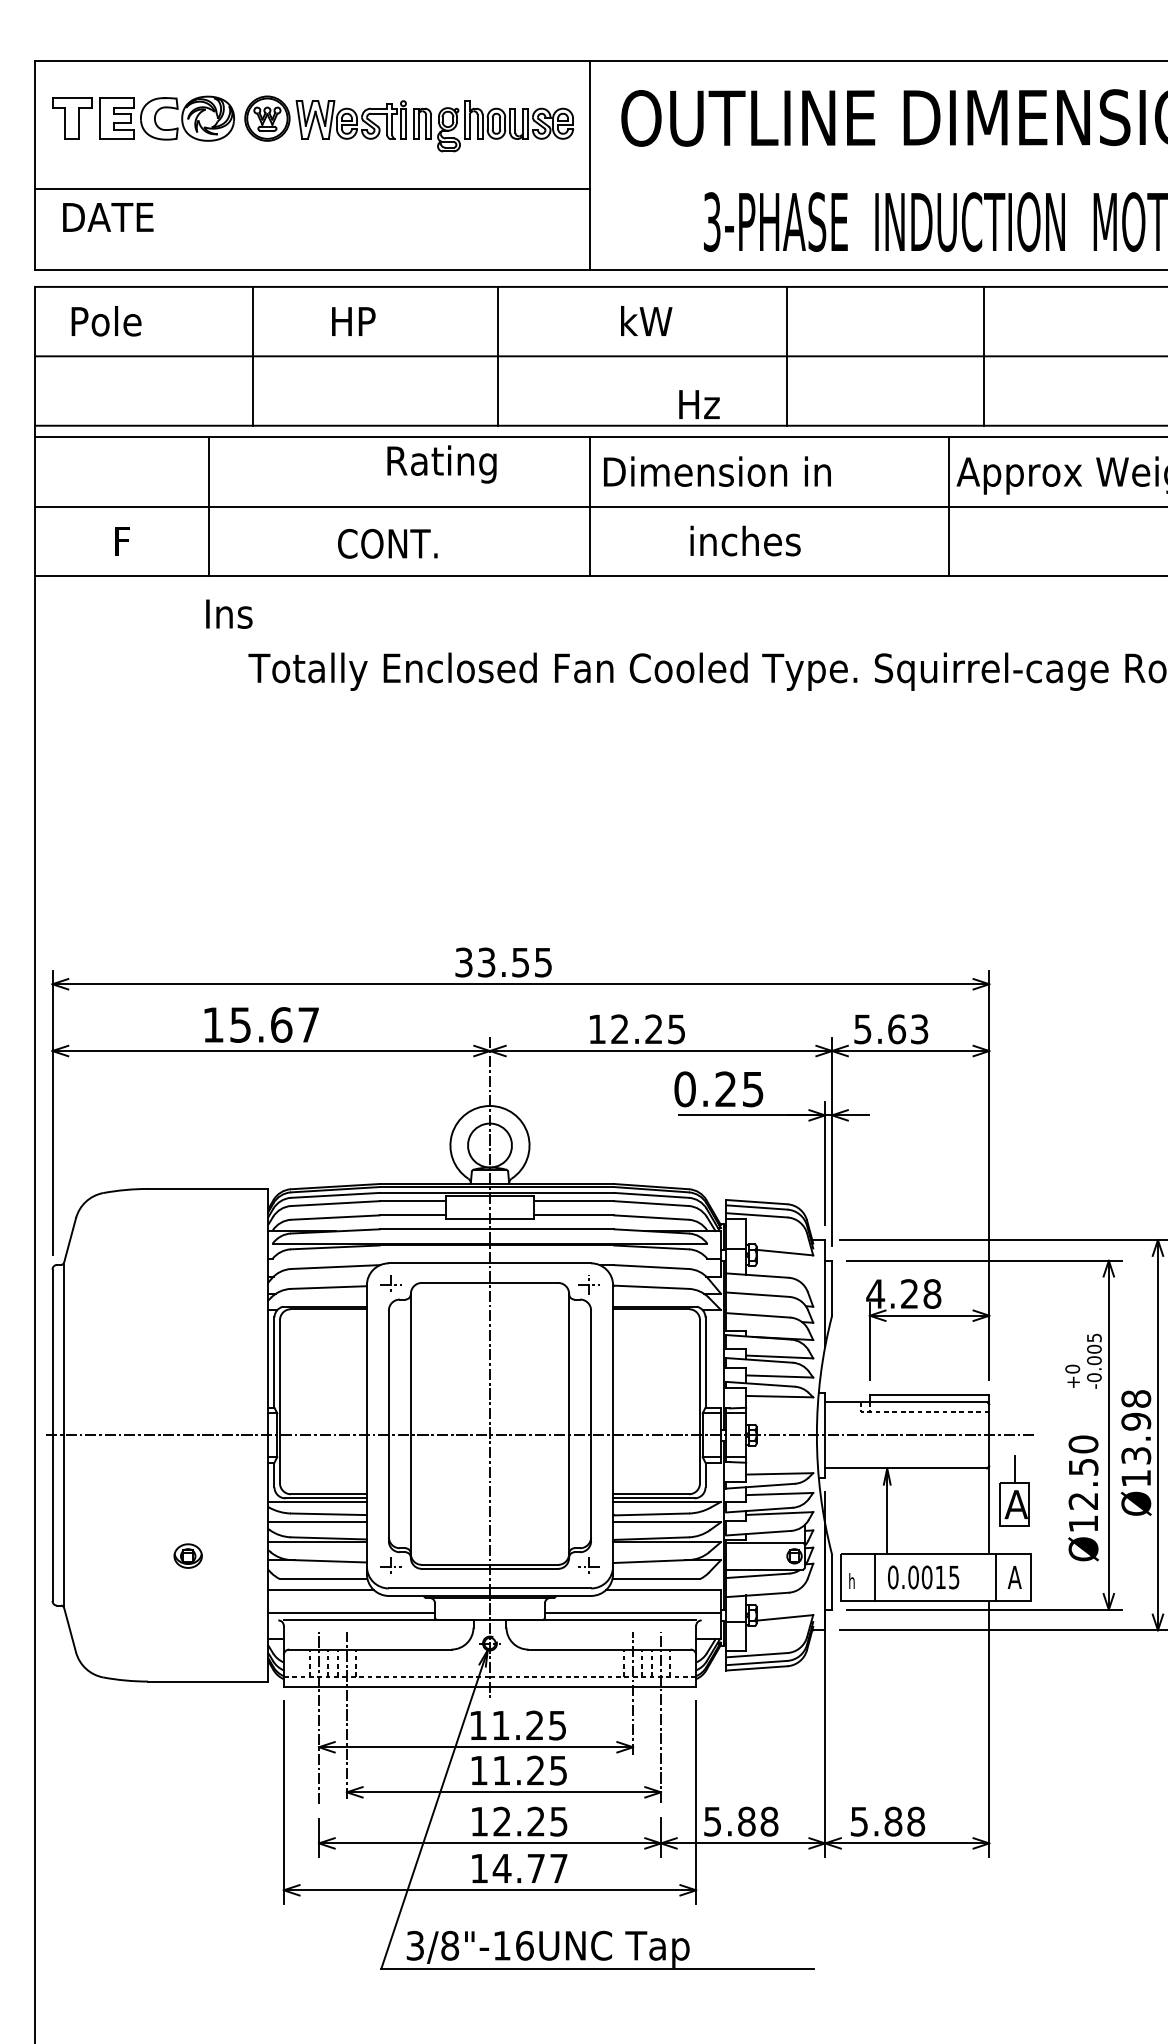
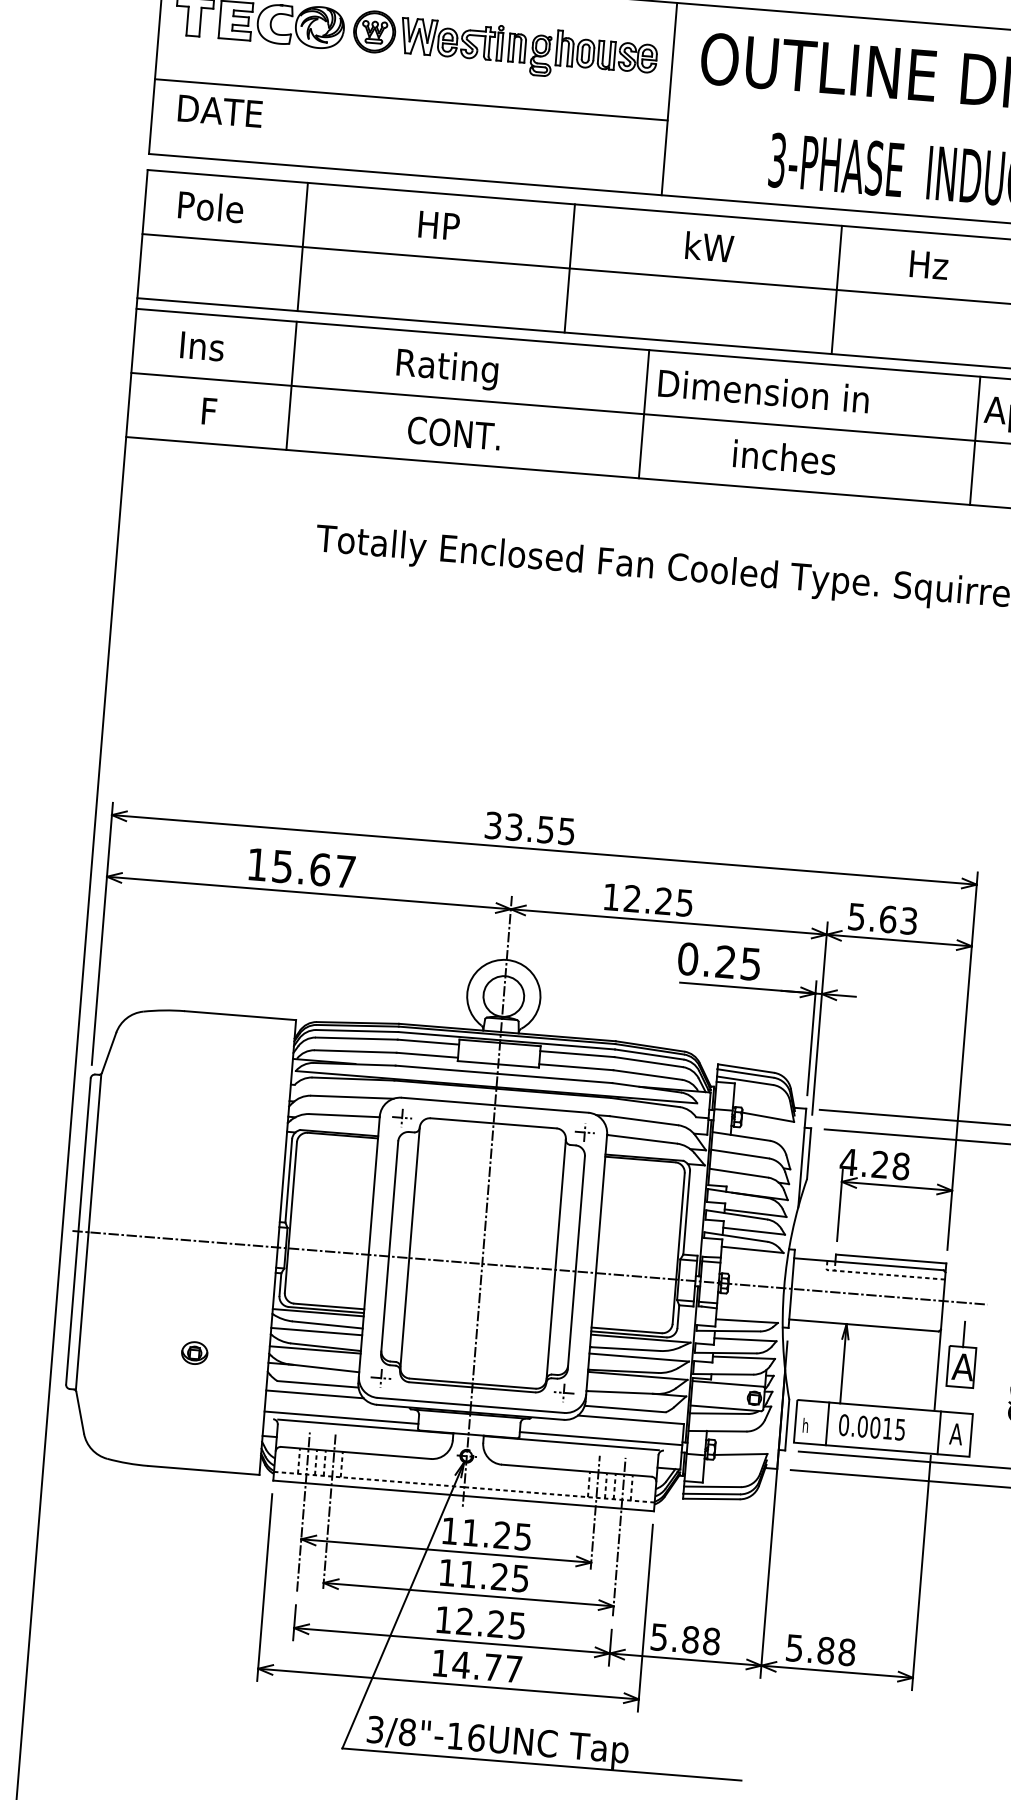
line: (252, 355) -> (302, 246), moved
text: (699, 404) -> (929, 265), moved
text: (441, 464) -> (446, 369), moved
text: (229, 613) -> (202, 345), moved

